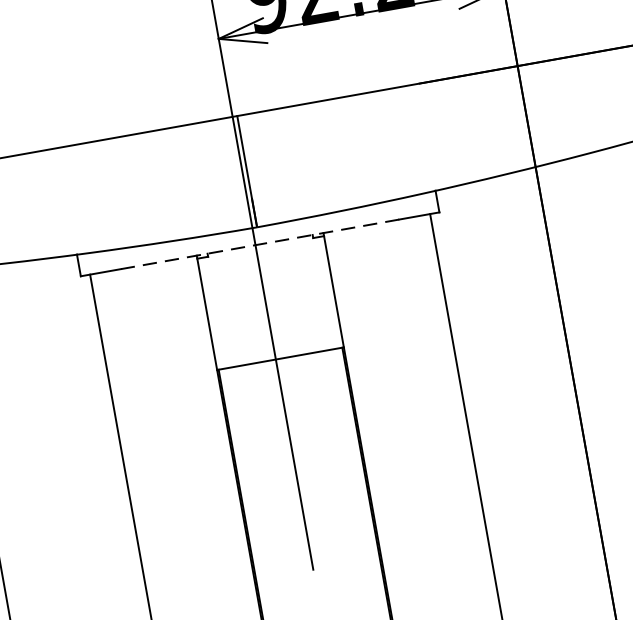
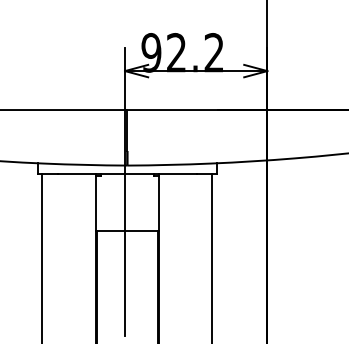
line: (258, 245) -> (126, 174), dashed -> solid

